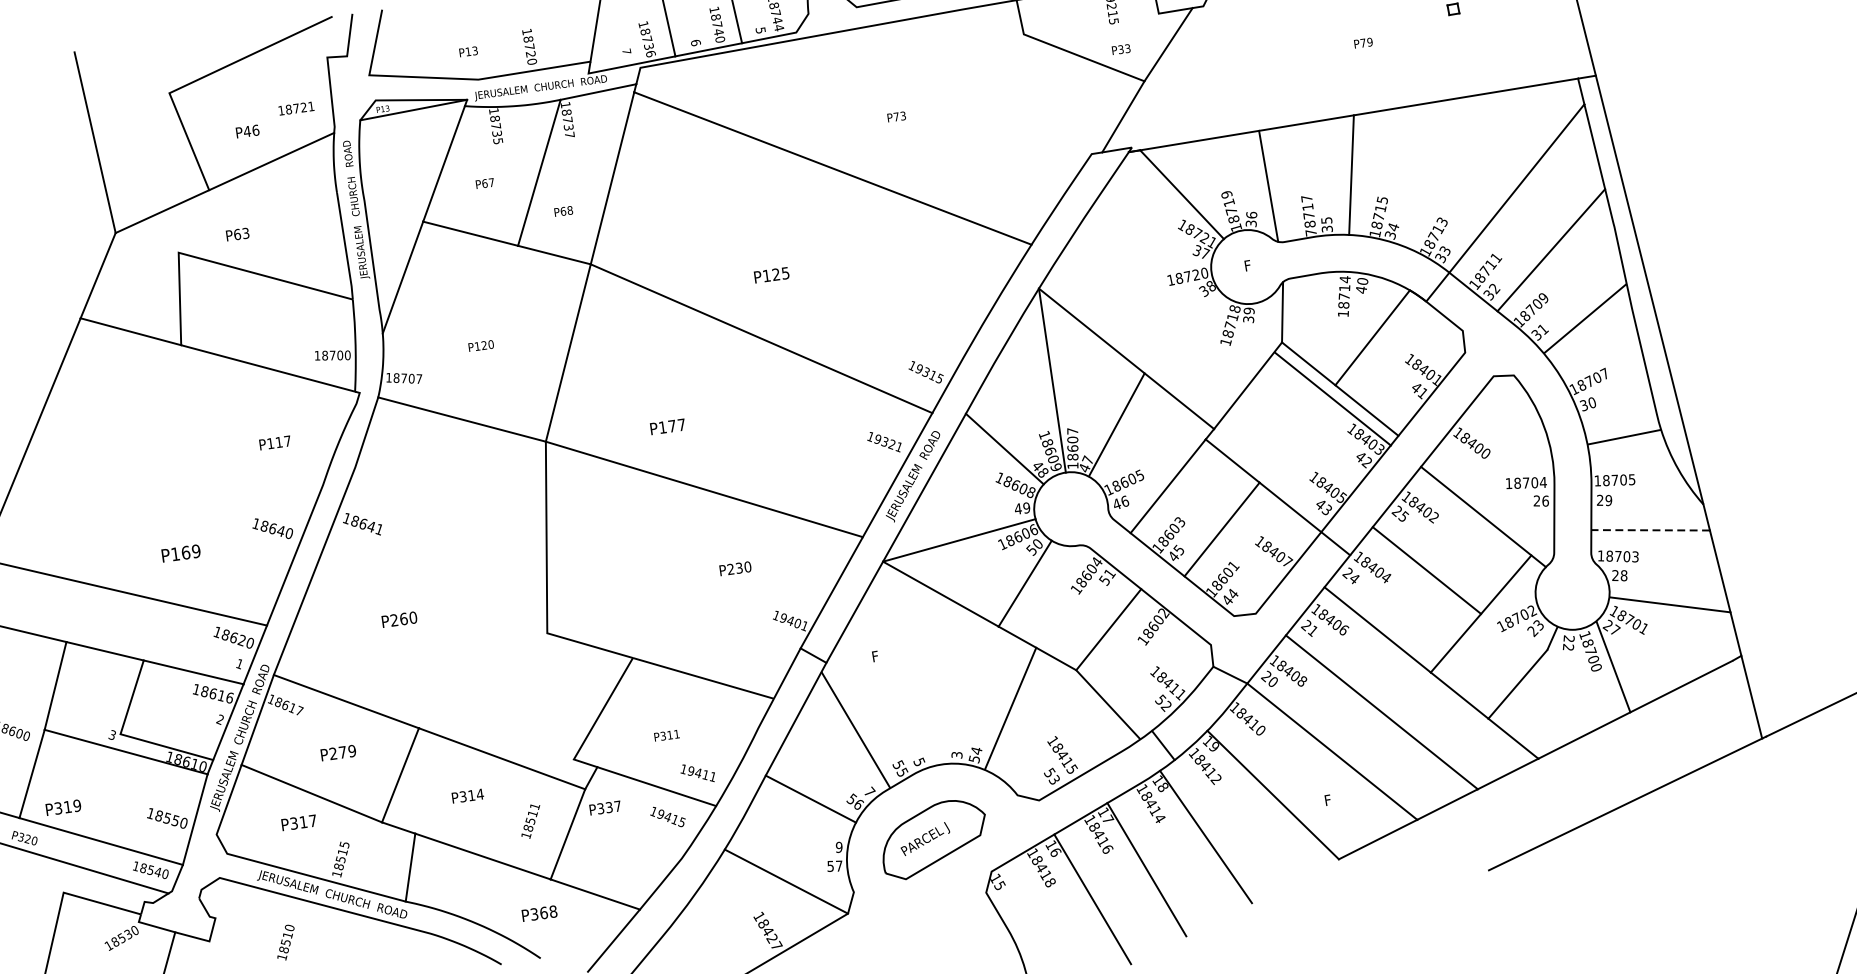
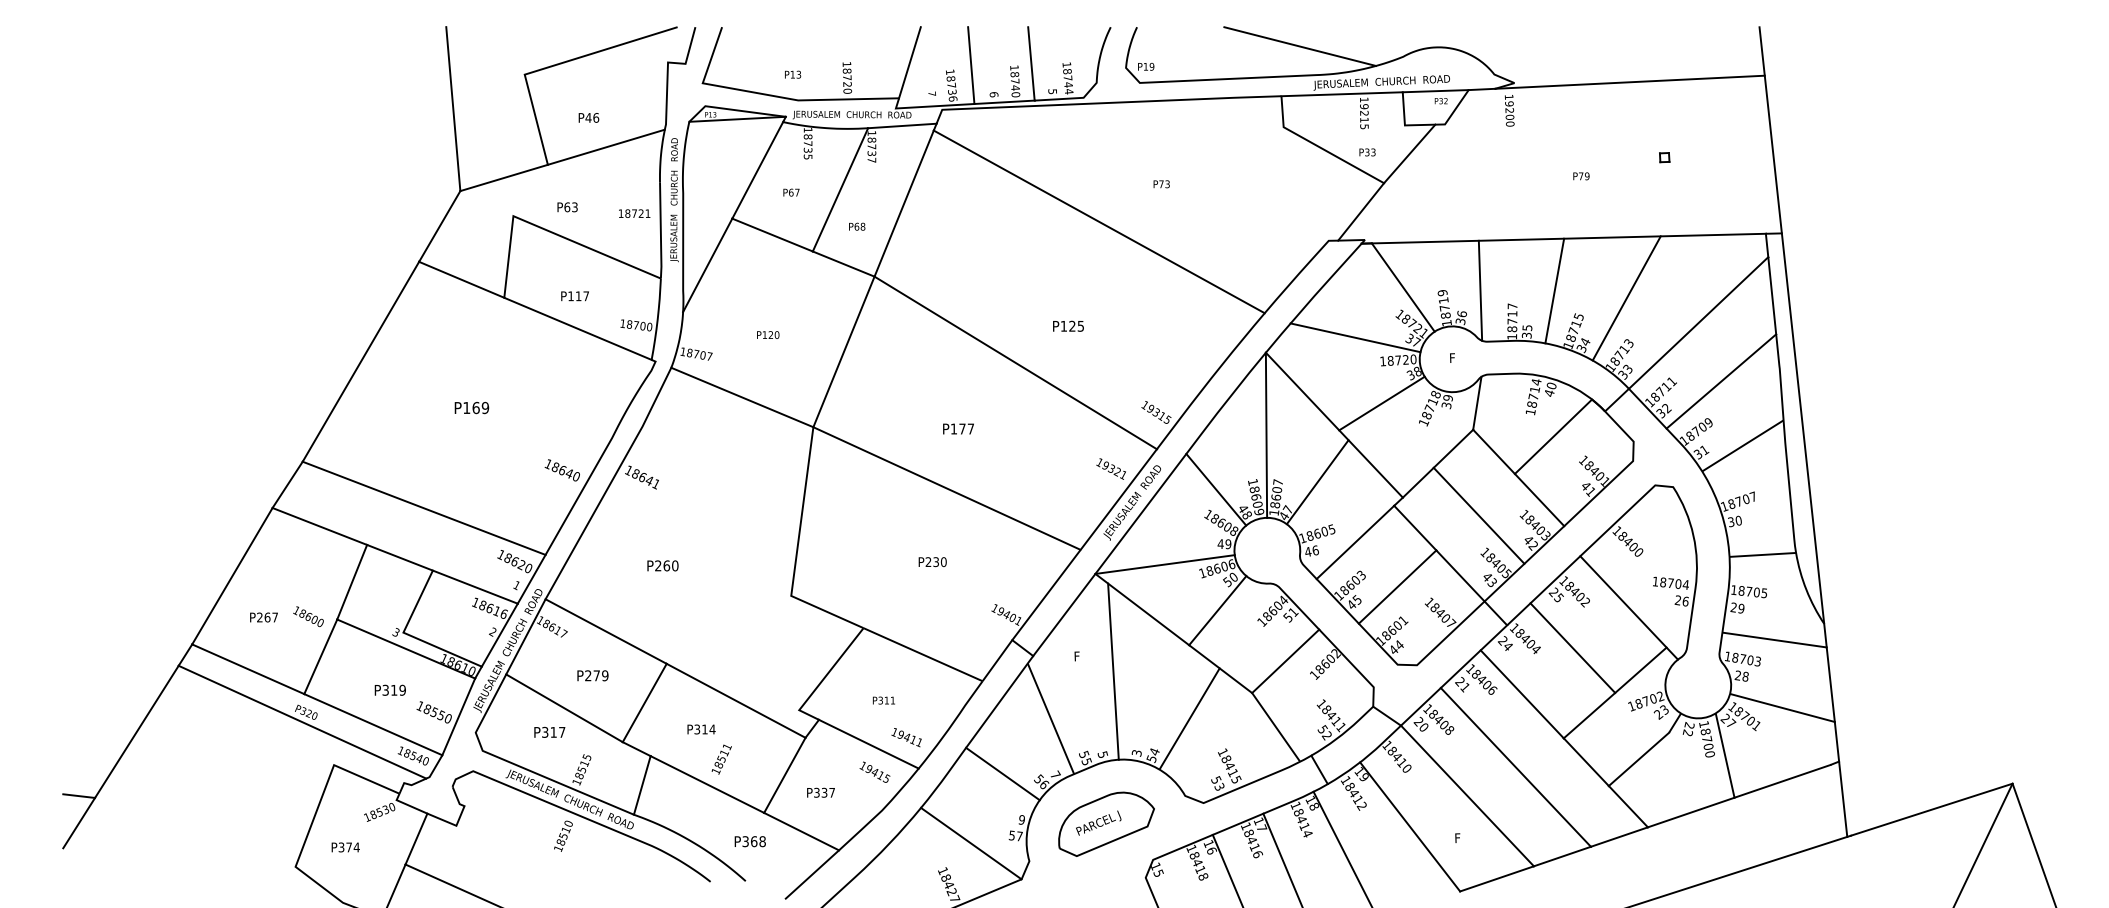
text: (296, 108) -> (634, 213), moved
line: (1432, 172) -> (1626, 298), added
text: (1311, 232) -> (1512, 336), 78717 -> 18717
line: (1136, 257) -> (1355, 337), added
text: (771, 274) -> (1068, 325), moved
line: (1175, 327) -> (1381, 403), added
line: (1332, 398) -> (1478, 515), moved
text: (667, 426) -> (958, 428), moved
text: (274, 443) -> (574, 296), moved
line: (1649, 529) -> (1773, 639), dashed -> solid
text: (180, 554) -> (471, 408), moved
text: (735, 569) -> (932, 562), moved
line: (918, 667) -> (1113, 671), added
text: (62, 806) -> (389, 689), moved
text: (604, 807) -> (820, 792), moved
text: (530, 821) -> (721, 759), moved
text: (285, 941) -> (563, 835), moved

